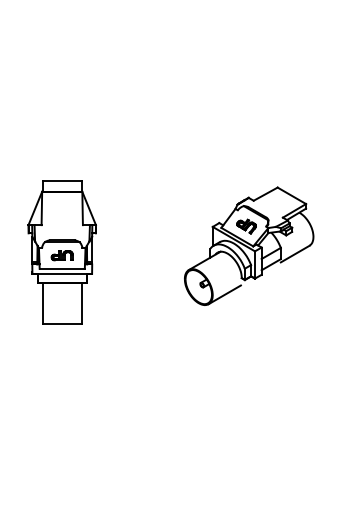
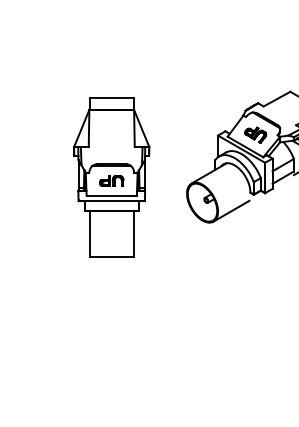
part: (61, 252) -> (110, 177), moved

